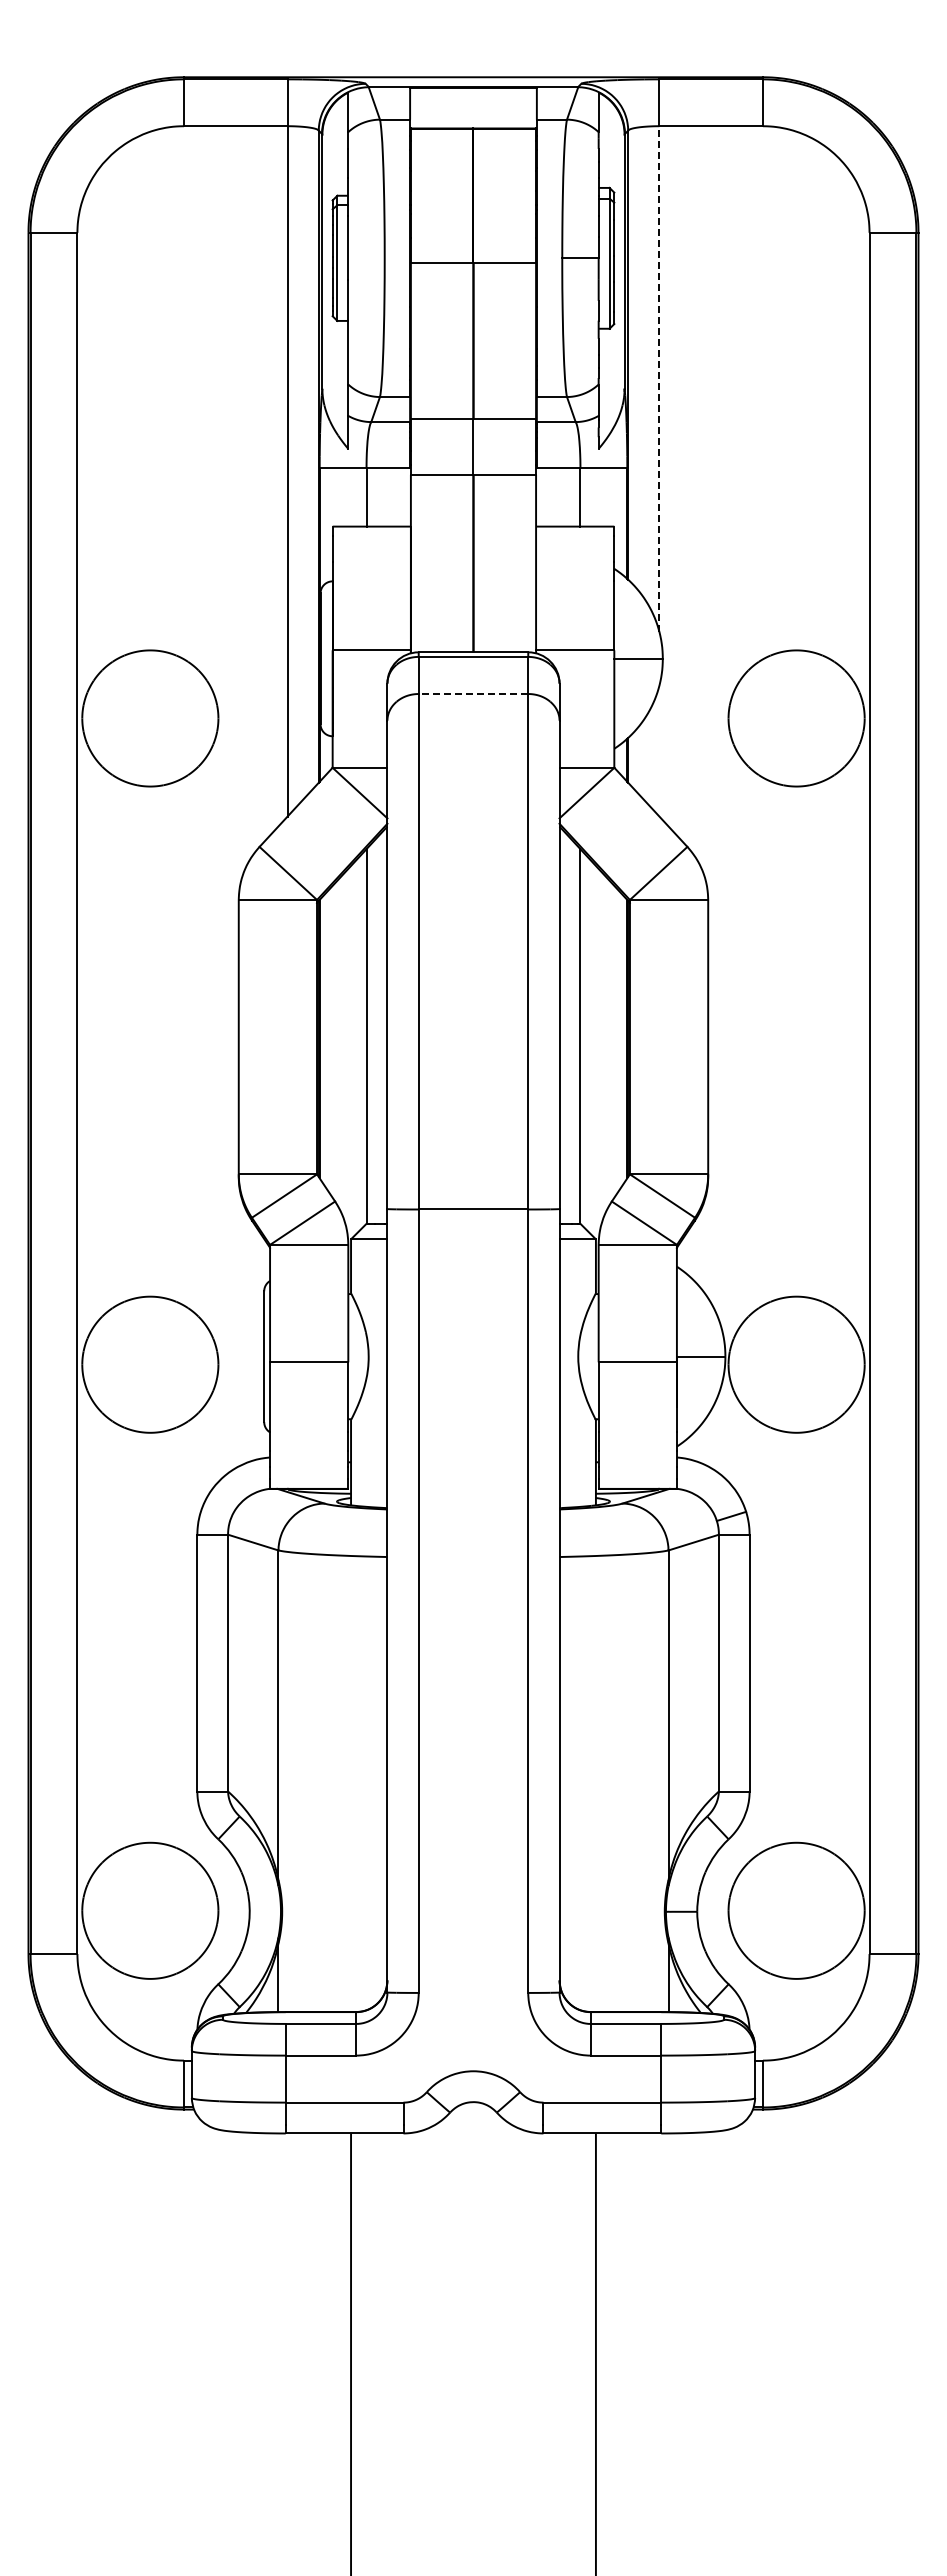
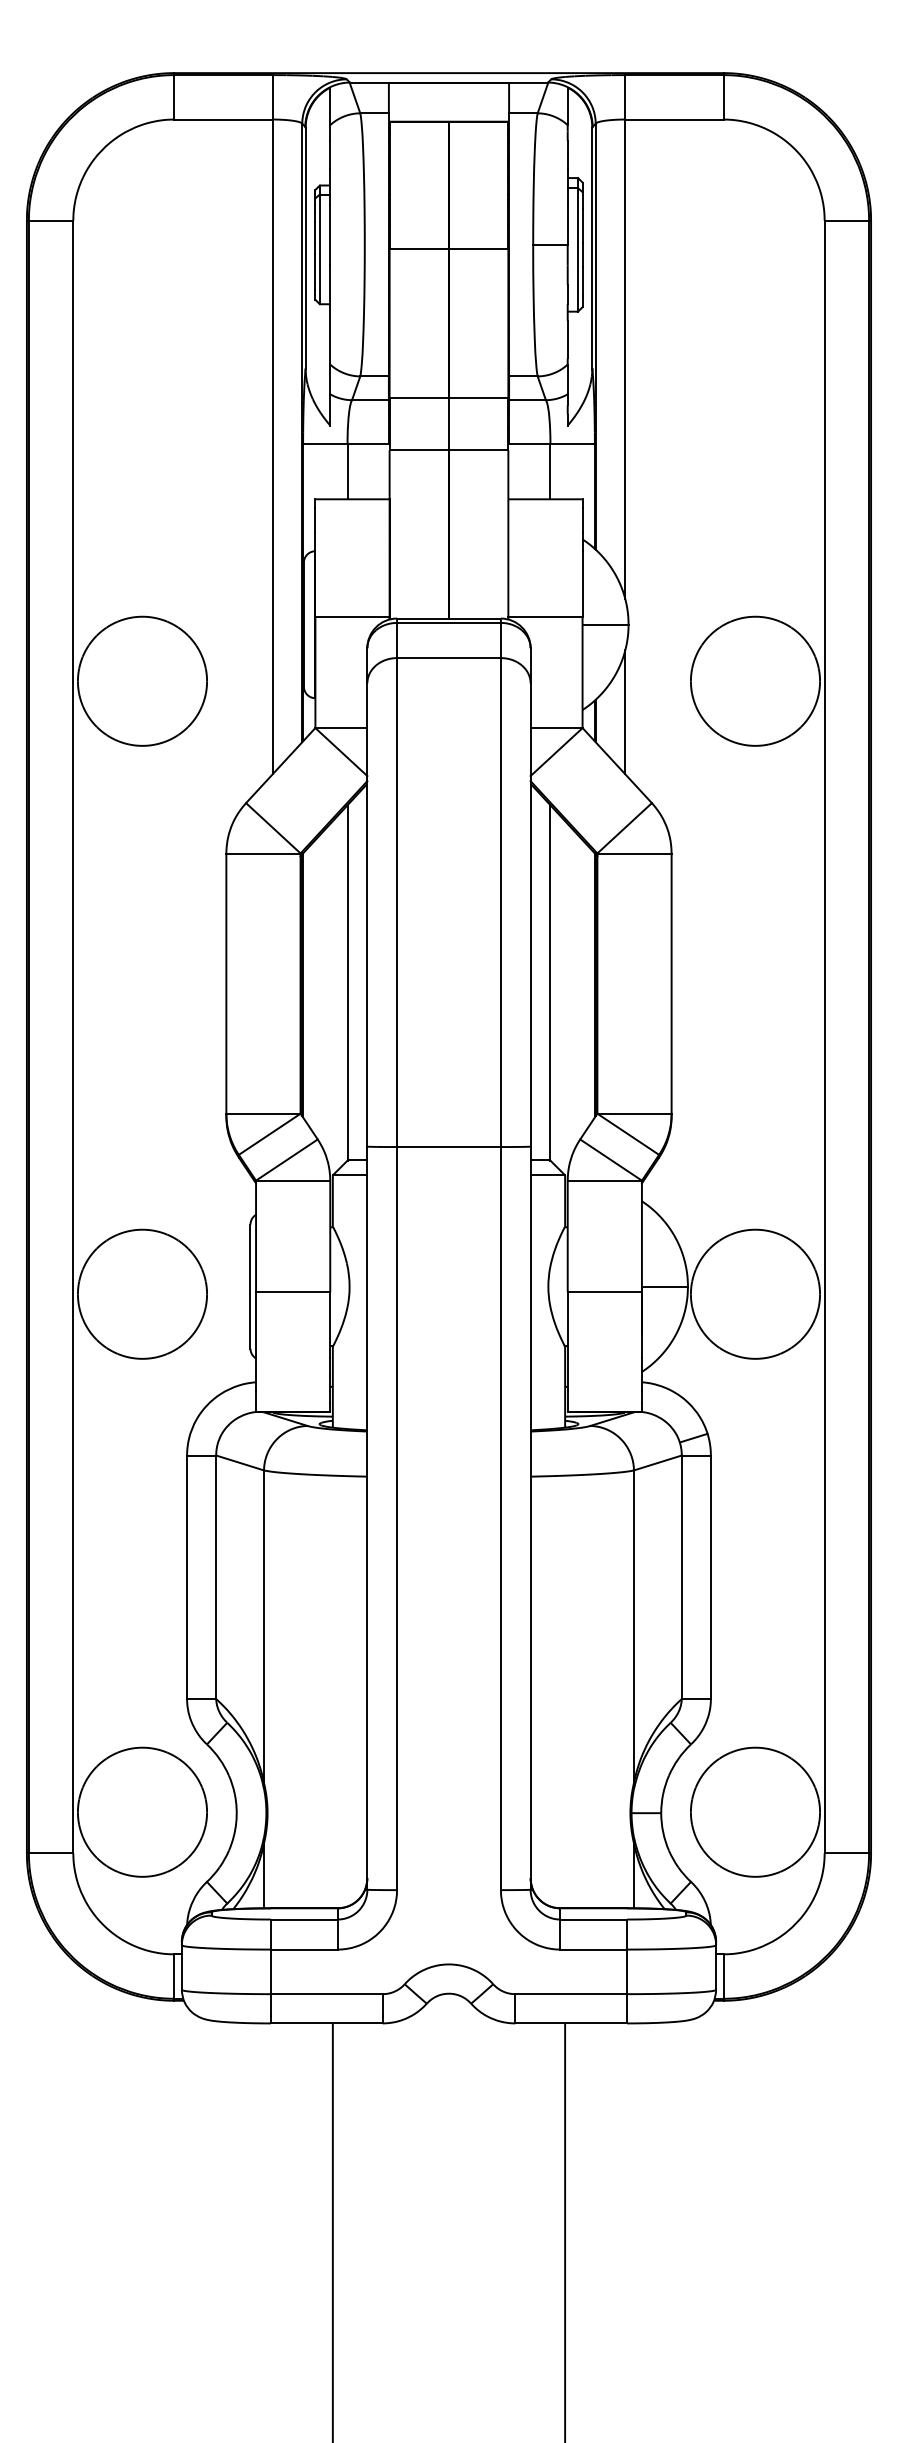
line: (659, 379) -> (625, 359), dashed -> solid
line: (473, 694) -> (449, 658), dashed -> solid
line: (659, 750) -> (625, 711), added

